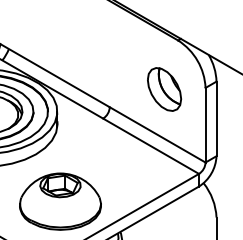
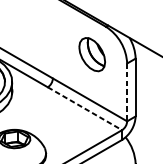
part: (164, 89) -> (92, 54), moved
line: (205, 125) -> (127, 92), solid -> dashed
line: (151, 146) -> (85, 108), solid -> dashed

